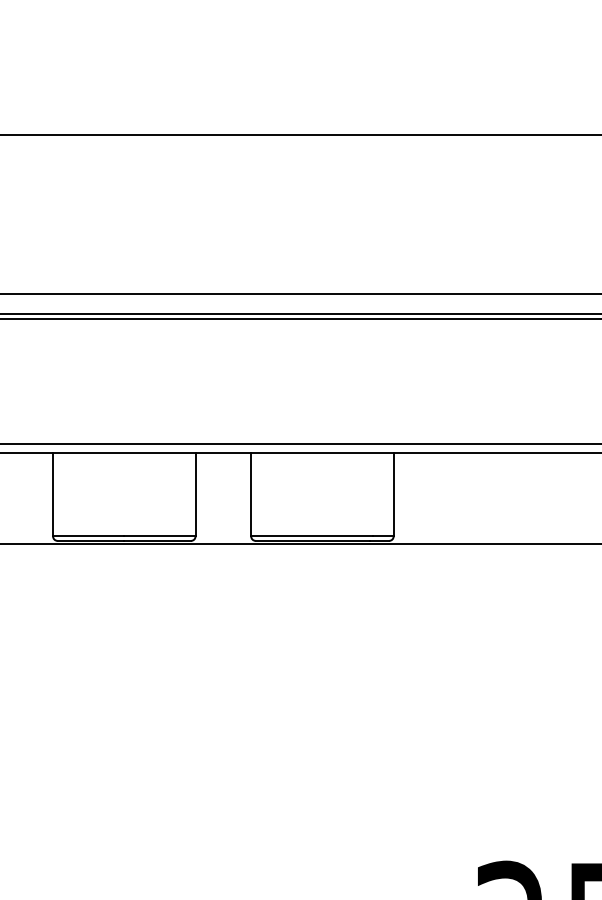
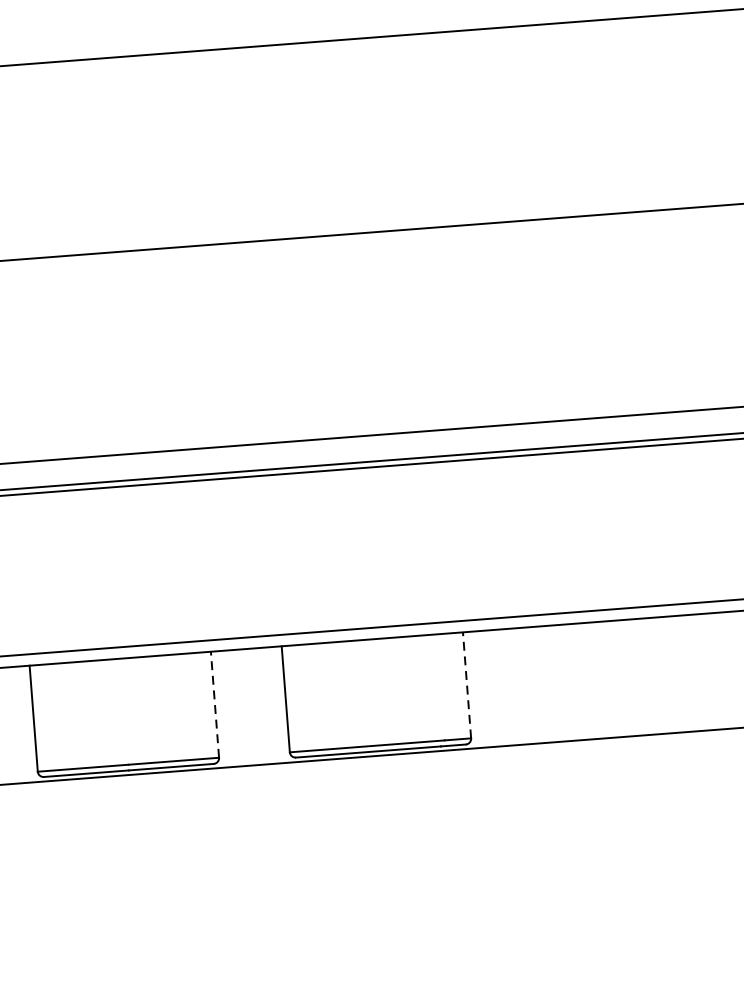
line: (195, 494) -> (214, 704), solid -> dashed
line: (393, 494) -> (466, 685), solid -> dashed

